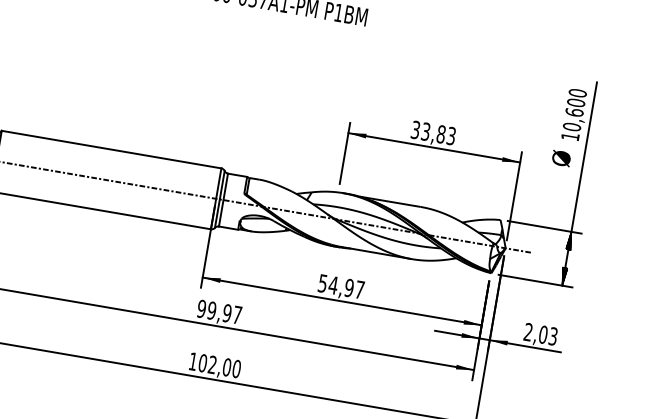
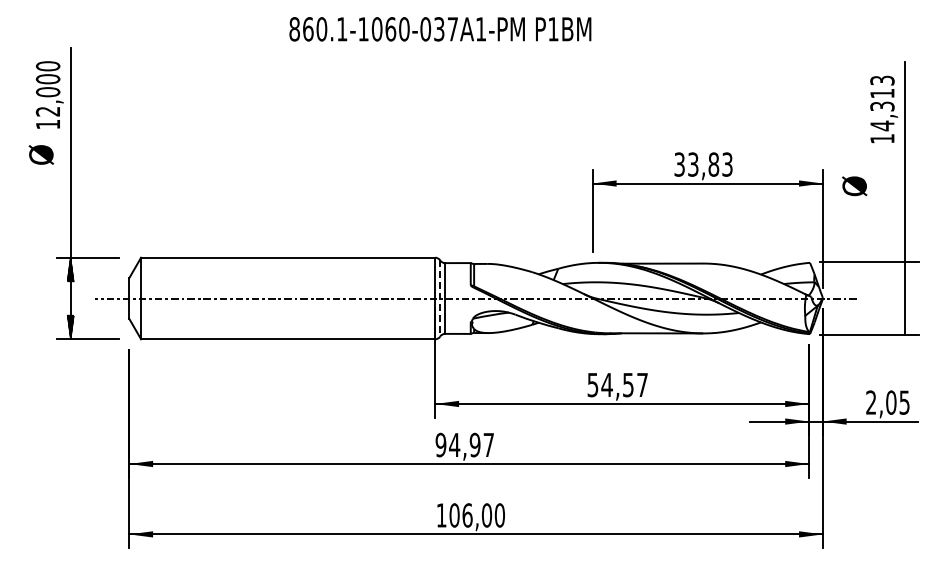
text: (574, 110) -> (882, 103), 10,600 -> 14,313
text: (561, 158) -> (854, 186), moved
line: (219, 200) -> (440, 299), solid -> dashed
hatch: (569, 240) -> (904, 274), removed
hatch: (563, 276) -> (904, 322), removed
text: (348, 287) -> (627, 384), 54,97 -> 54,57
text: (211, 310) -> (454, 444), 99,97 -> 94,97
text: (553, 336) -> (904, 402), 2,03 -> 2,05
text: (212, 364) -> (467, 515), 102,00 -> 106,00

